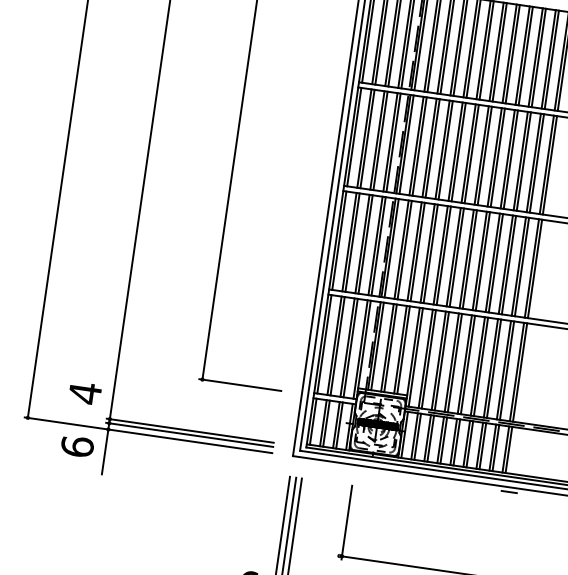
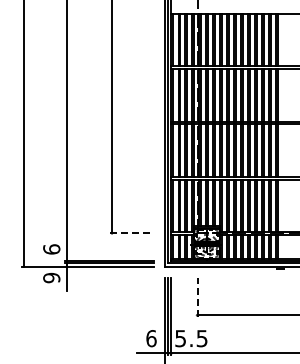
line: (240, 385) -> (132, 233), solid -> dashed
text: (84, 393) -> (51, 249), 4 -> 6
text: (77, 445) -> (51, 277), 6 -> 9
line: (347, 522) -> (198, 297), solid -> dashed

